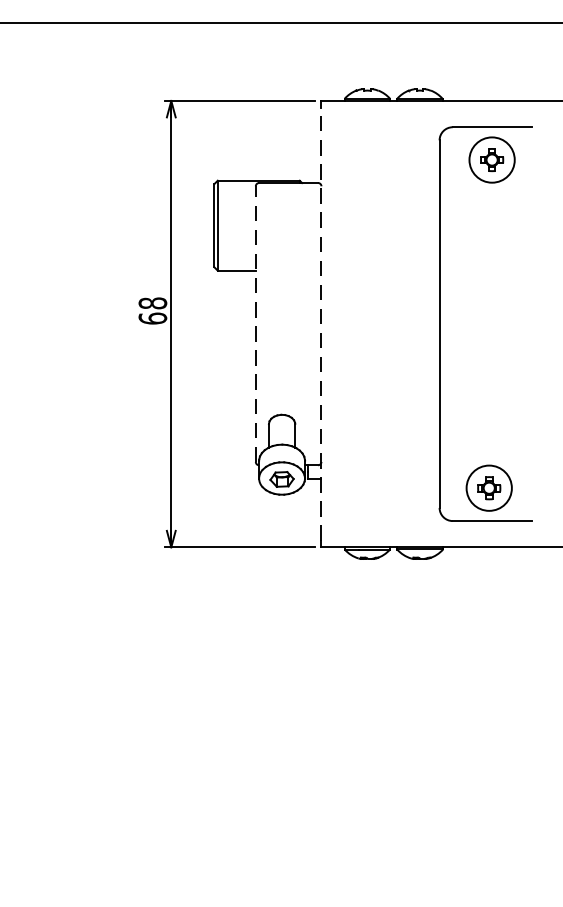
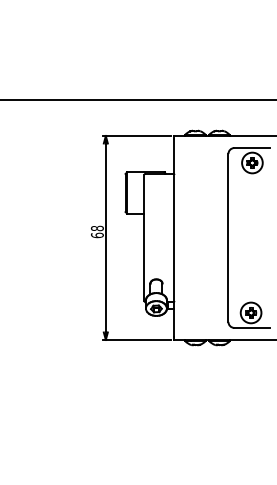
line: (255, 323) -> (144, 237), dashed -> solid
line: (321, 323) -> (174, 237), dashed -> solid

